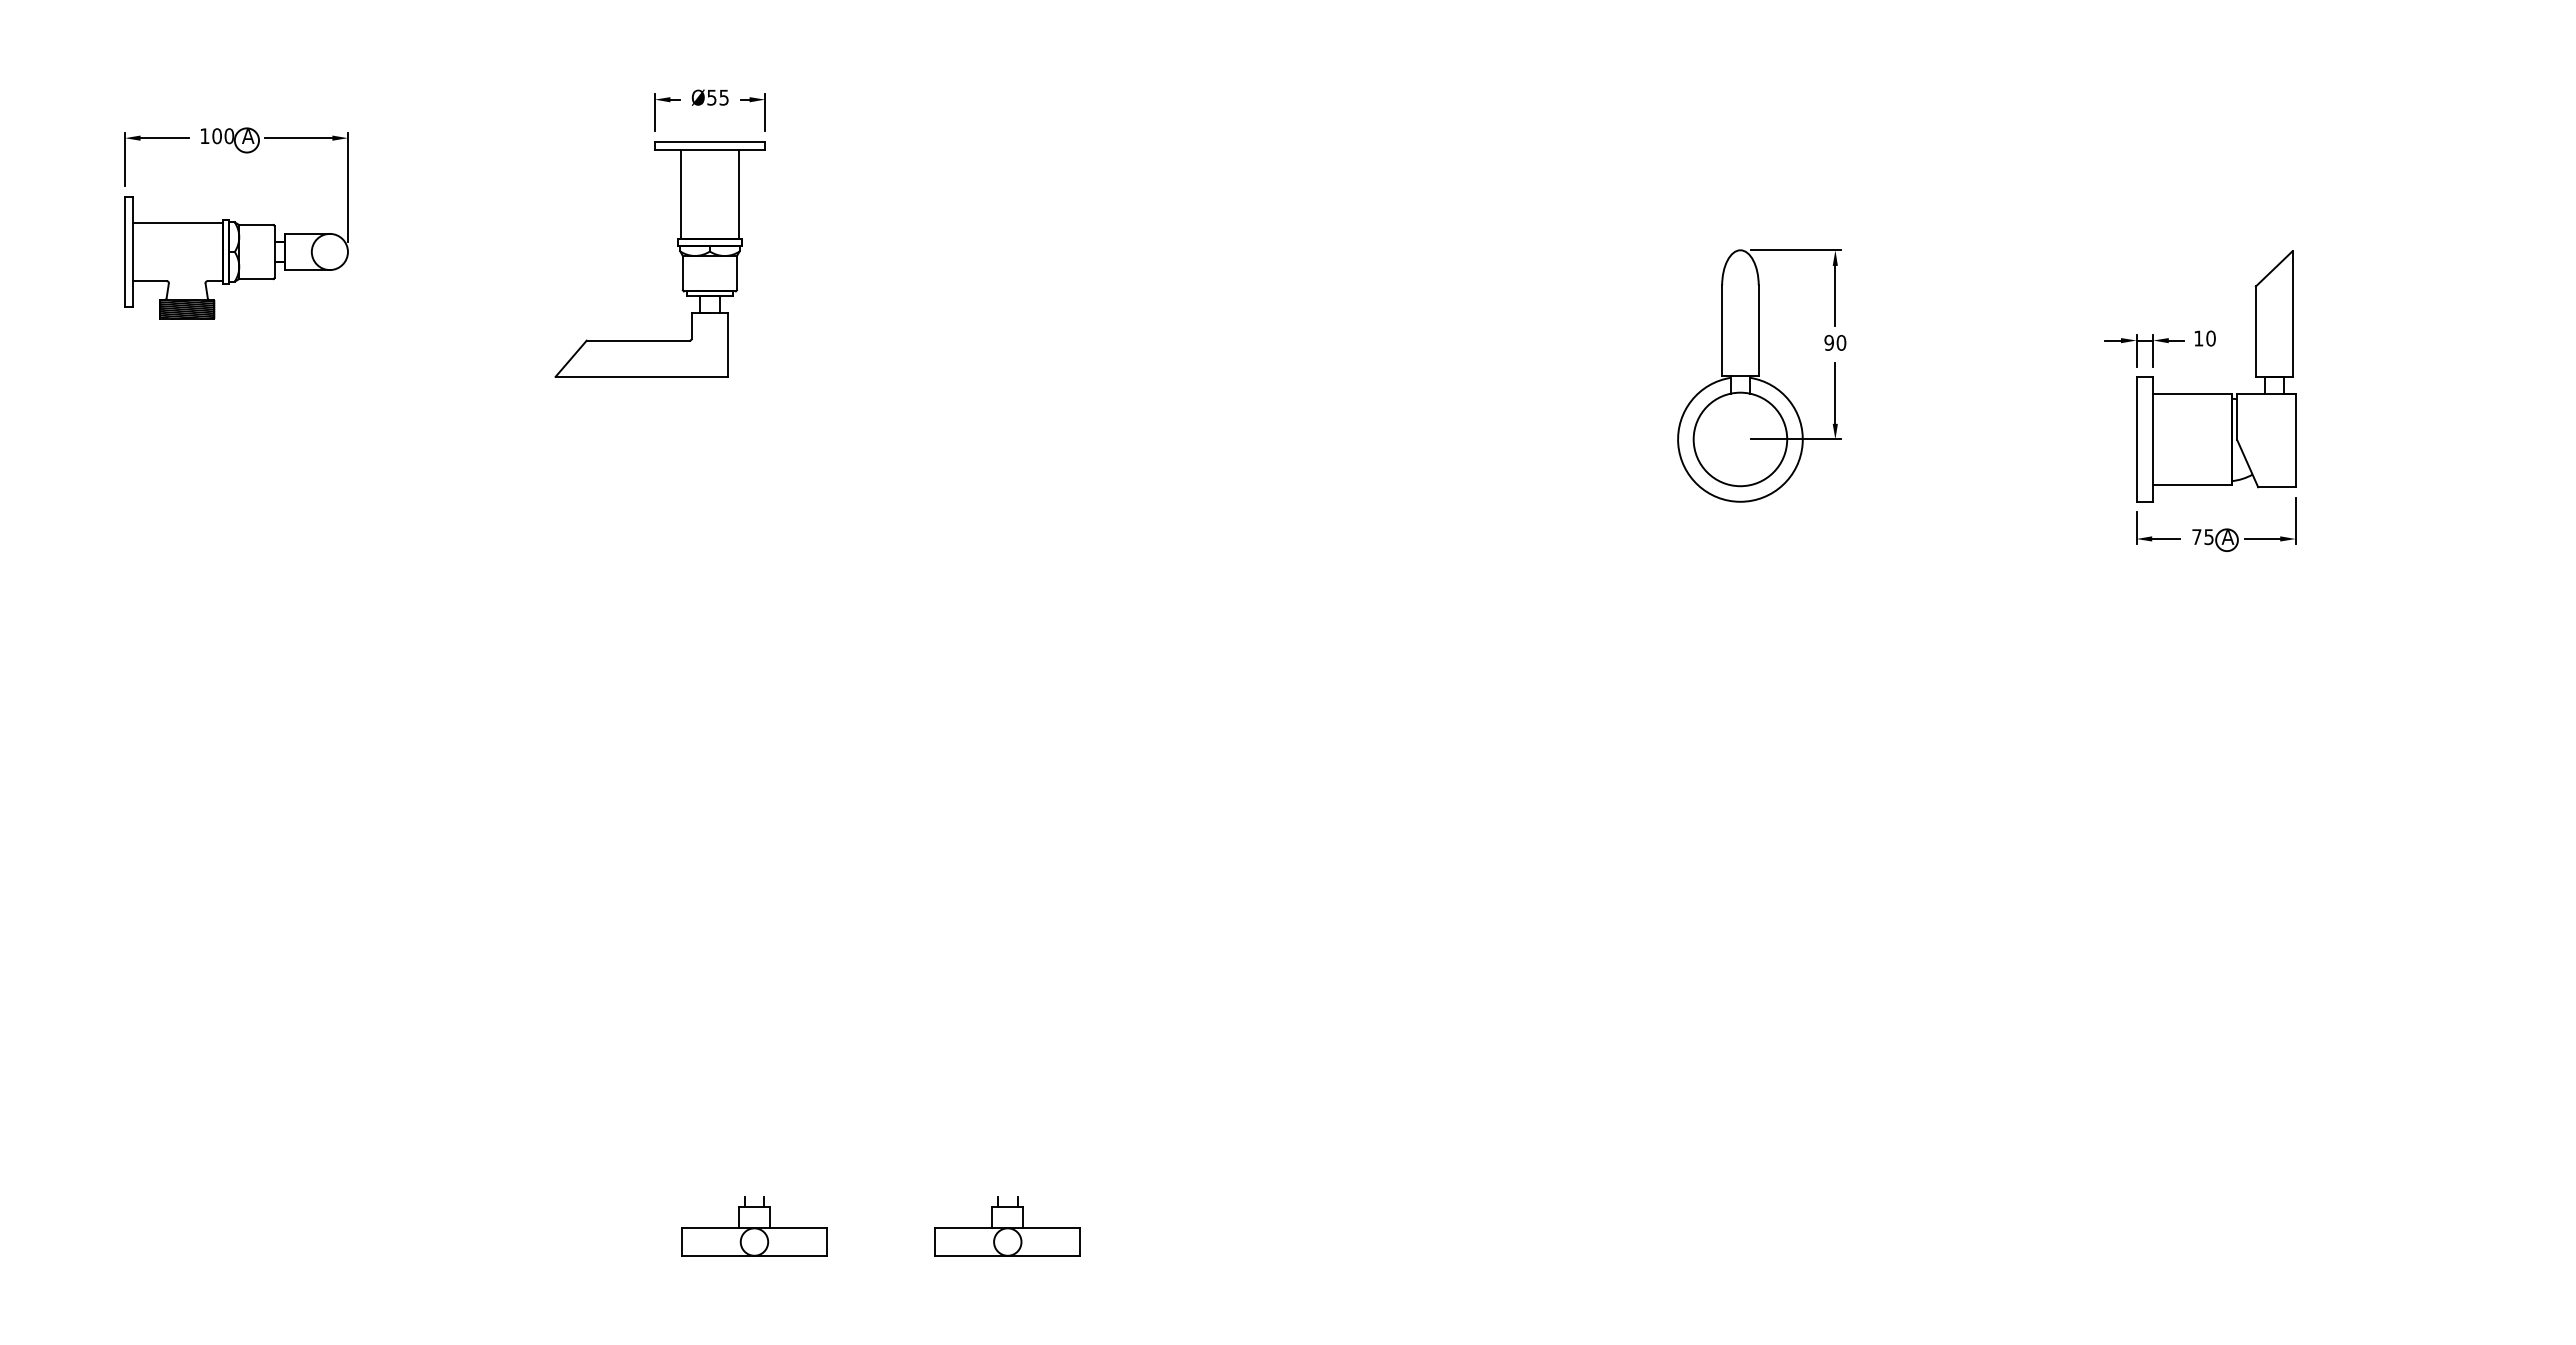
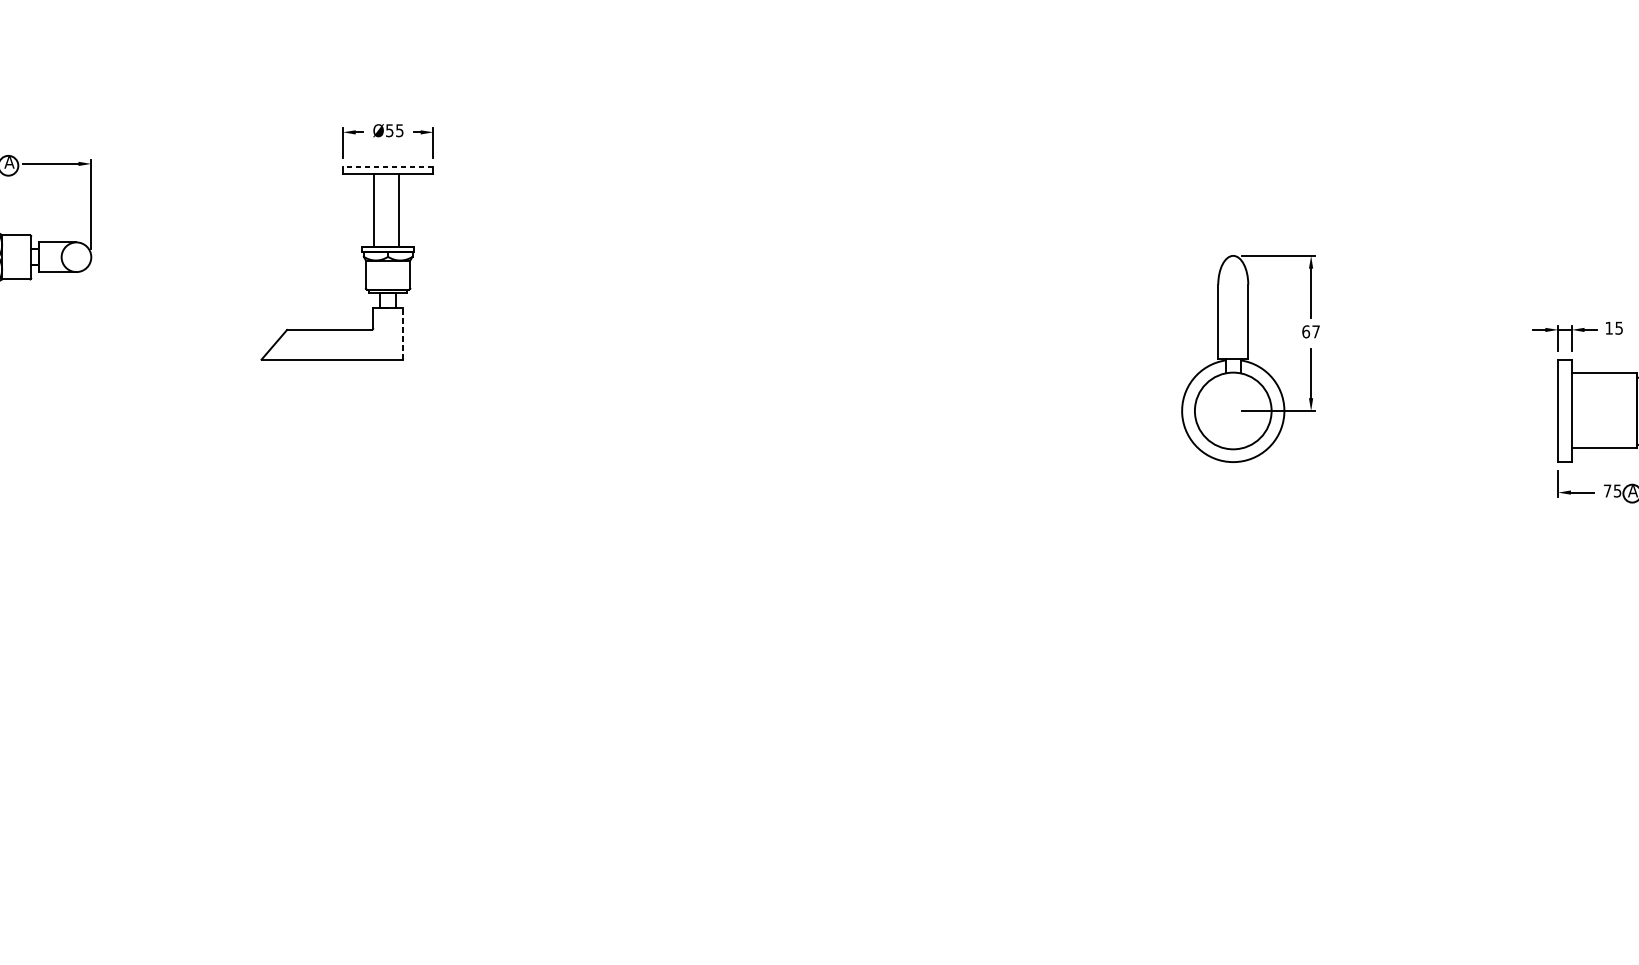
line: (709, 141) -> (387, 166), solid -> dashed
line: (680, 194) -> (398, 210), moved
line: (739, 194) -> (373, 210), moved
text: (2210, 338) -> (1618, 328), 10 -> 15
text: (1835, 342) -> (1311, 331), 90 -> 67
line: (728, 345) -> (403, 333), solid -> dashed

